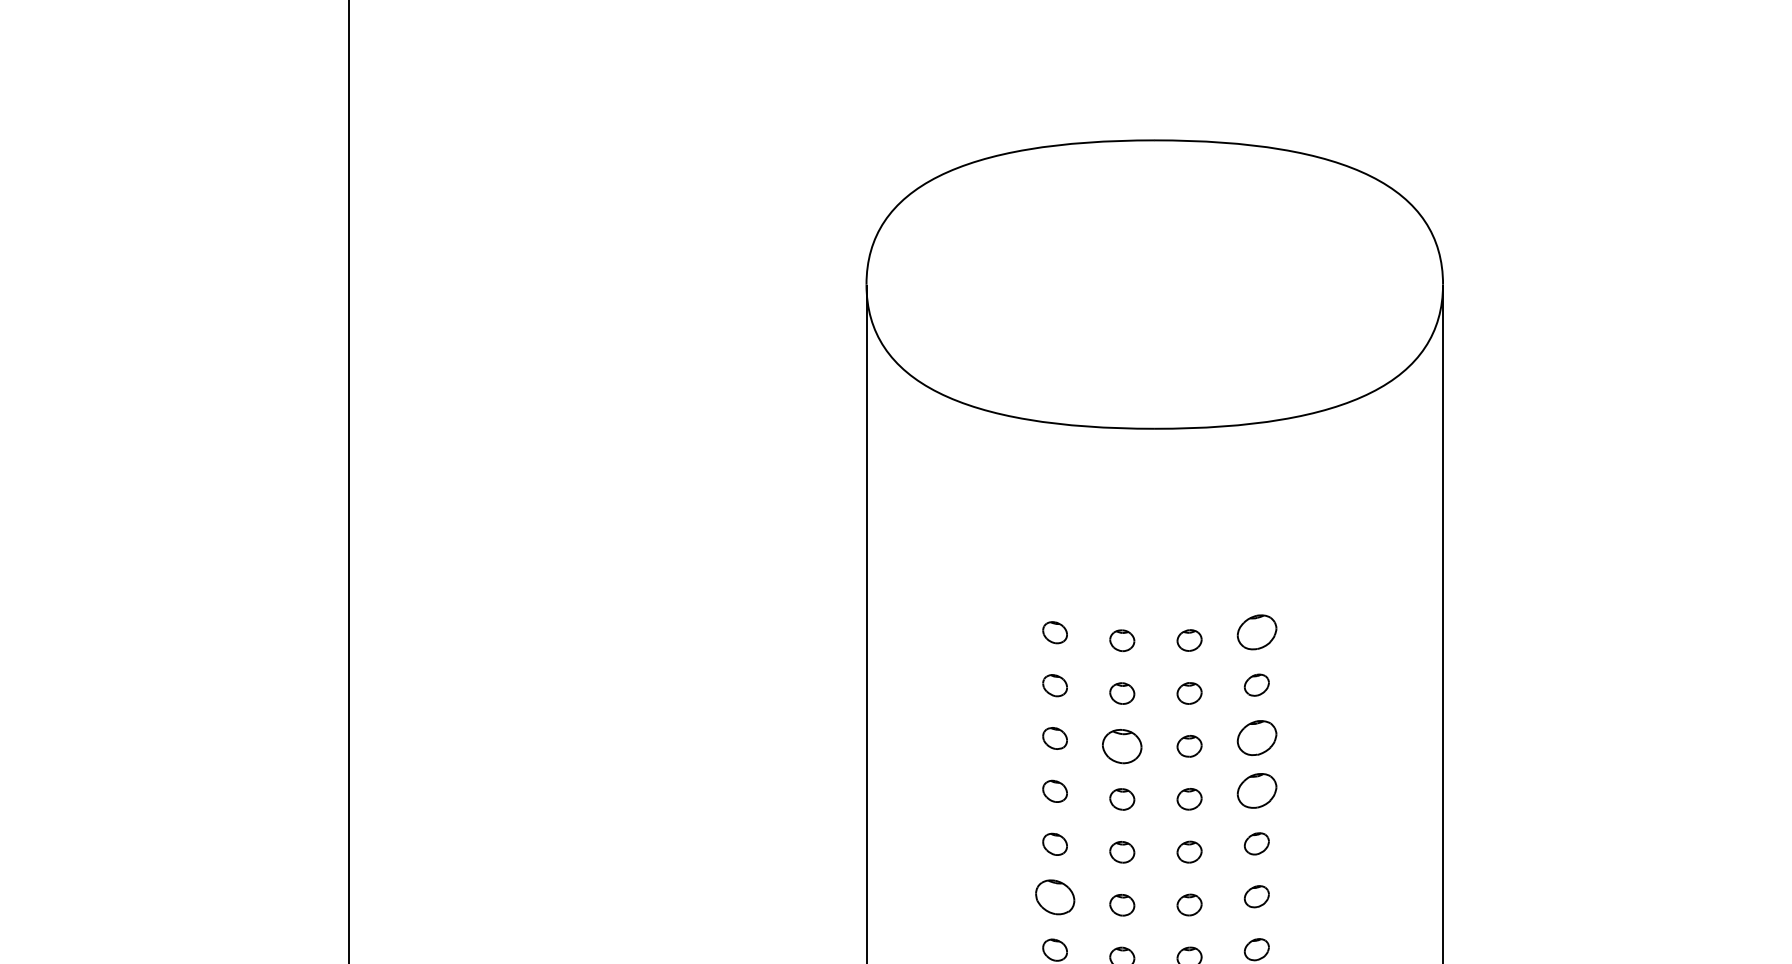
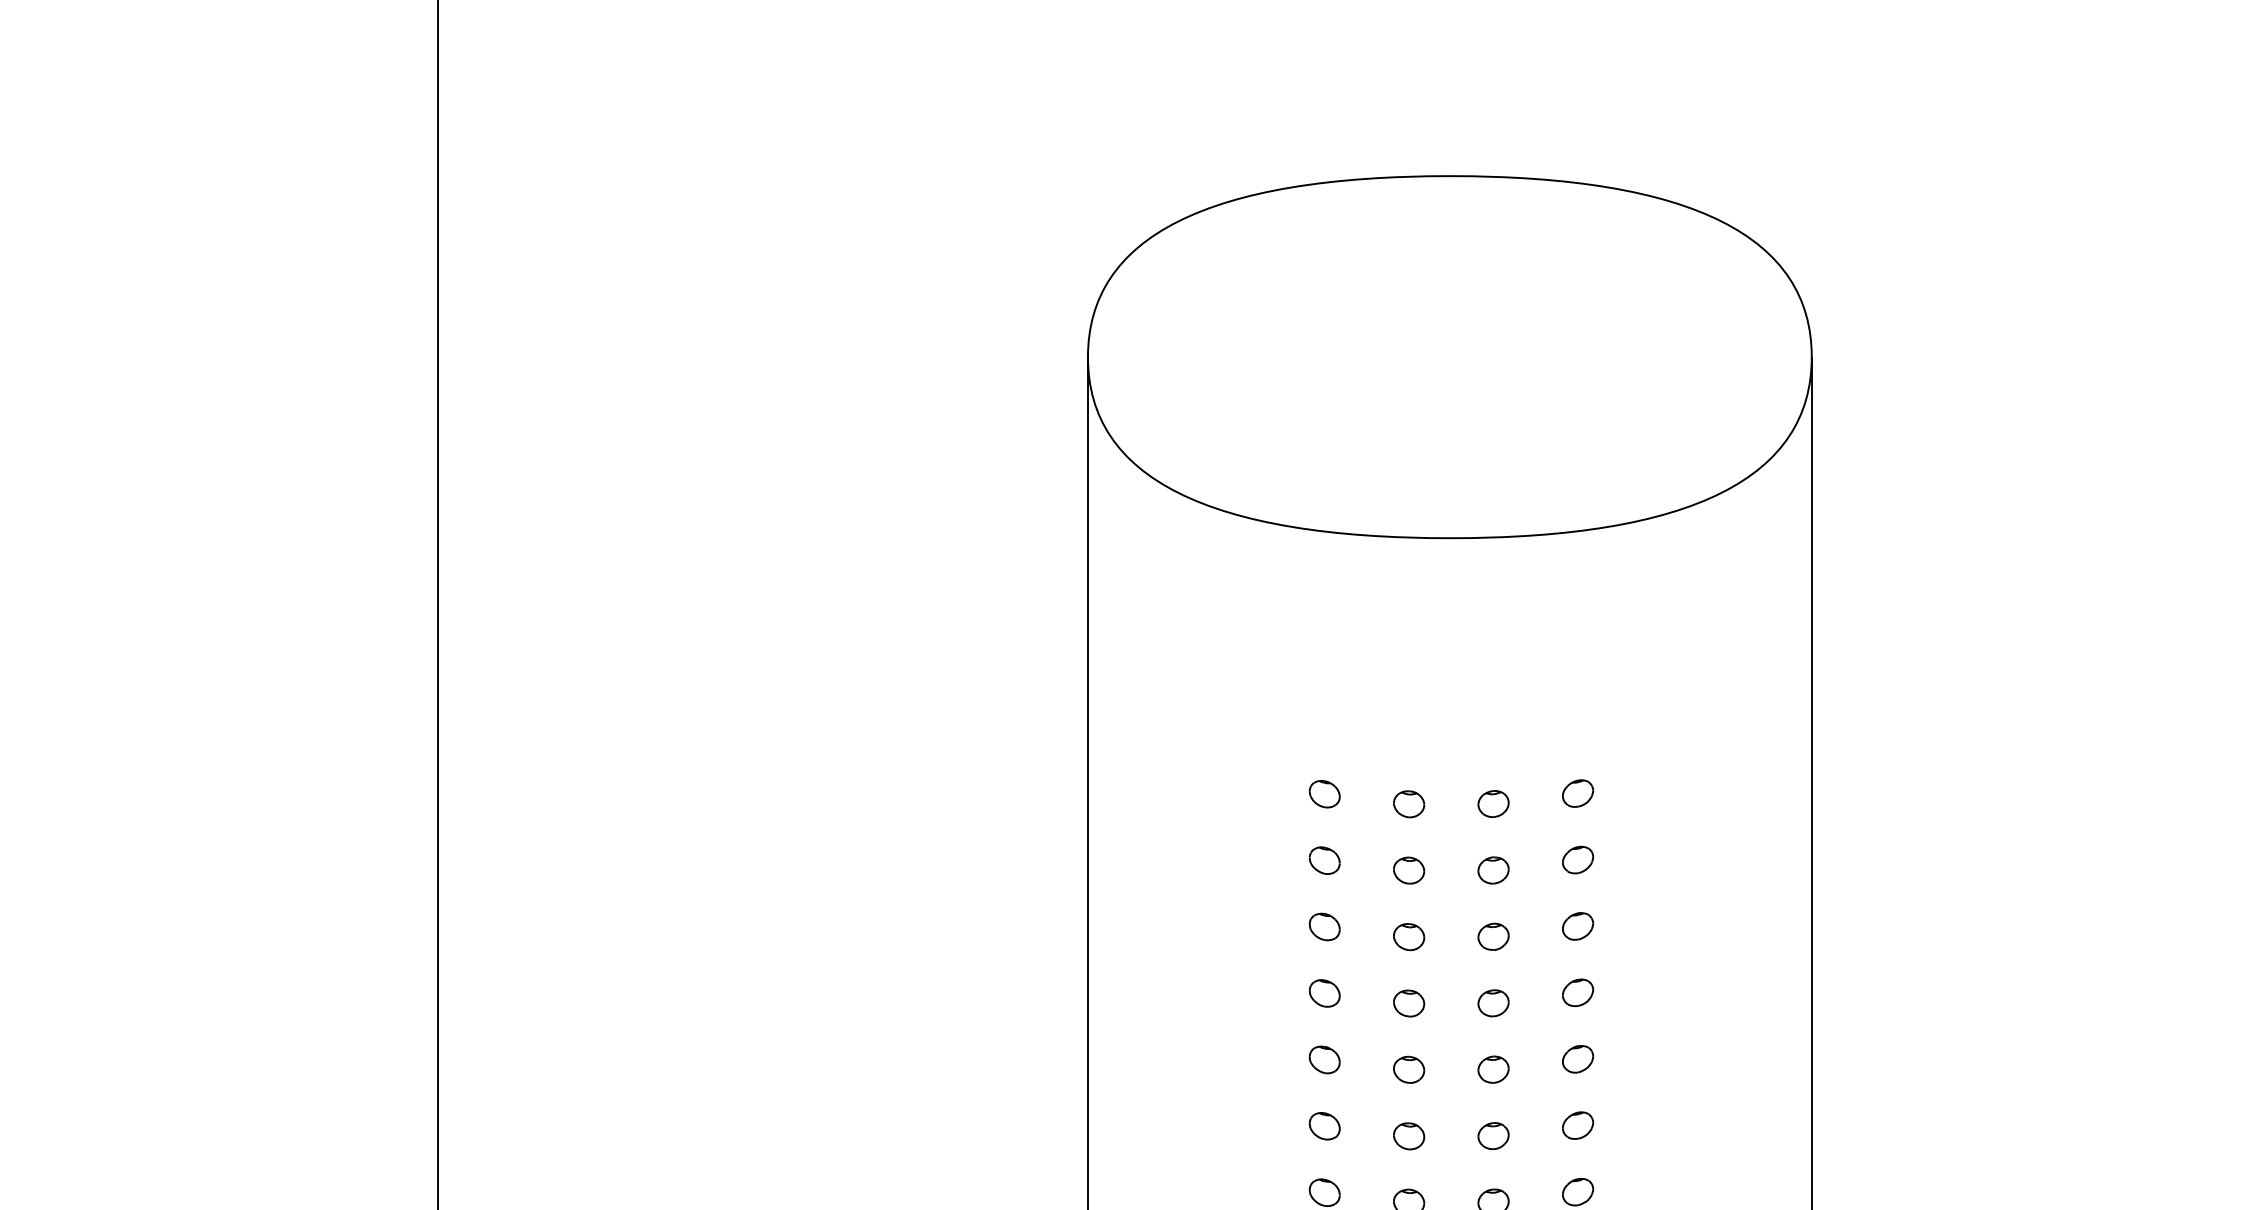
part: (1256, 631) -> (1577, 792), size x0.62
part: (1256, 737) -> (1577, 925), size x0.62
part: (1122, 746) -> (1409, 937), size x0.62
part: (1256, 790) -> (1577, 992), size x0.62
part: (1054, 896) -> (1323, 1125), size x0.62

